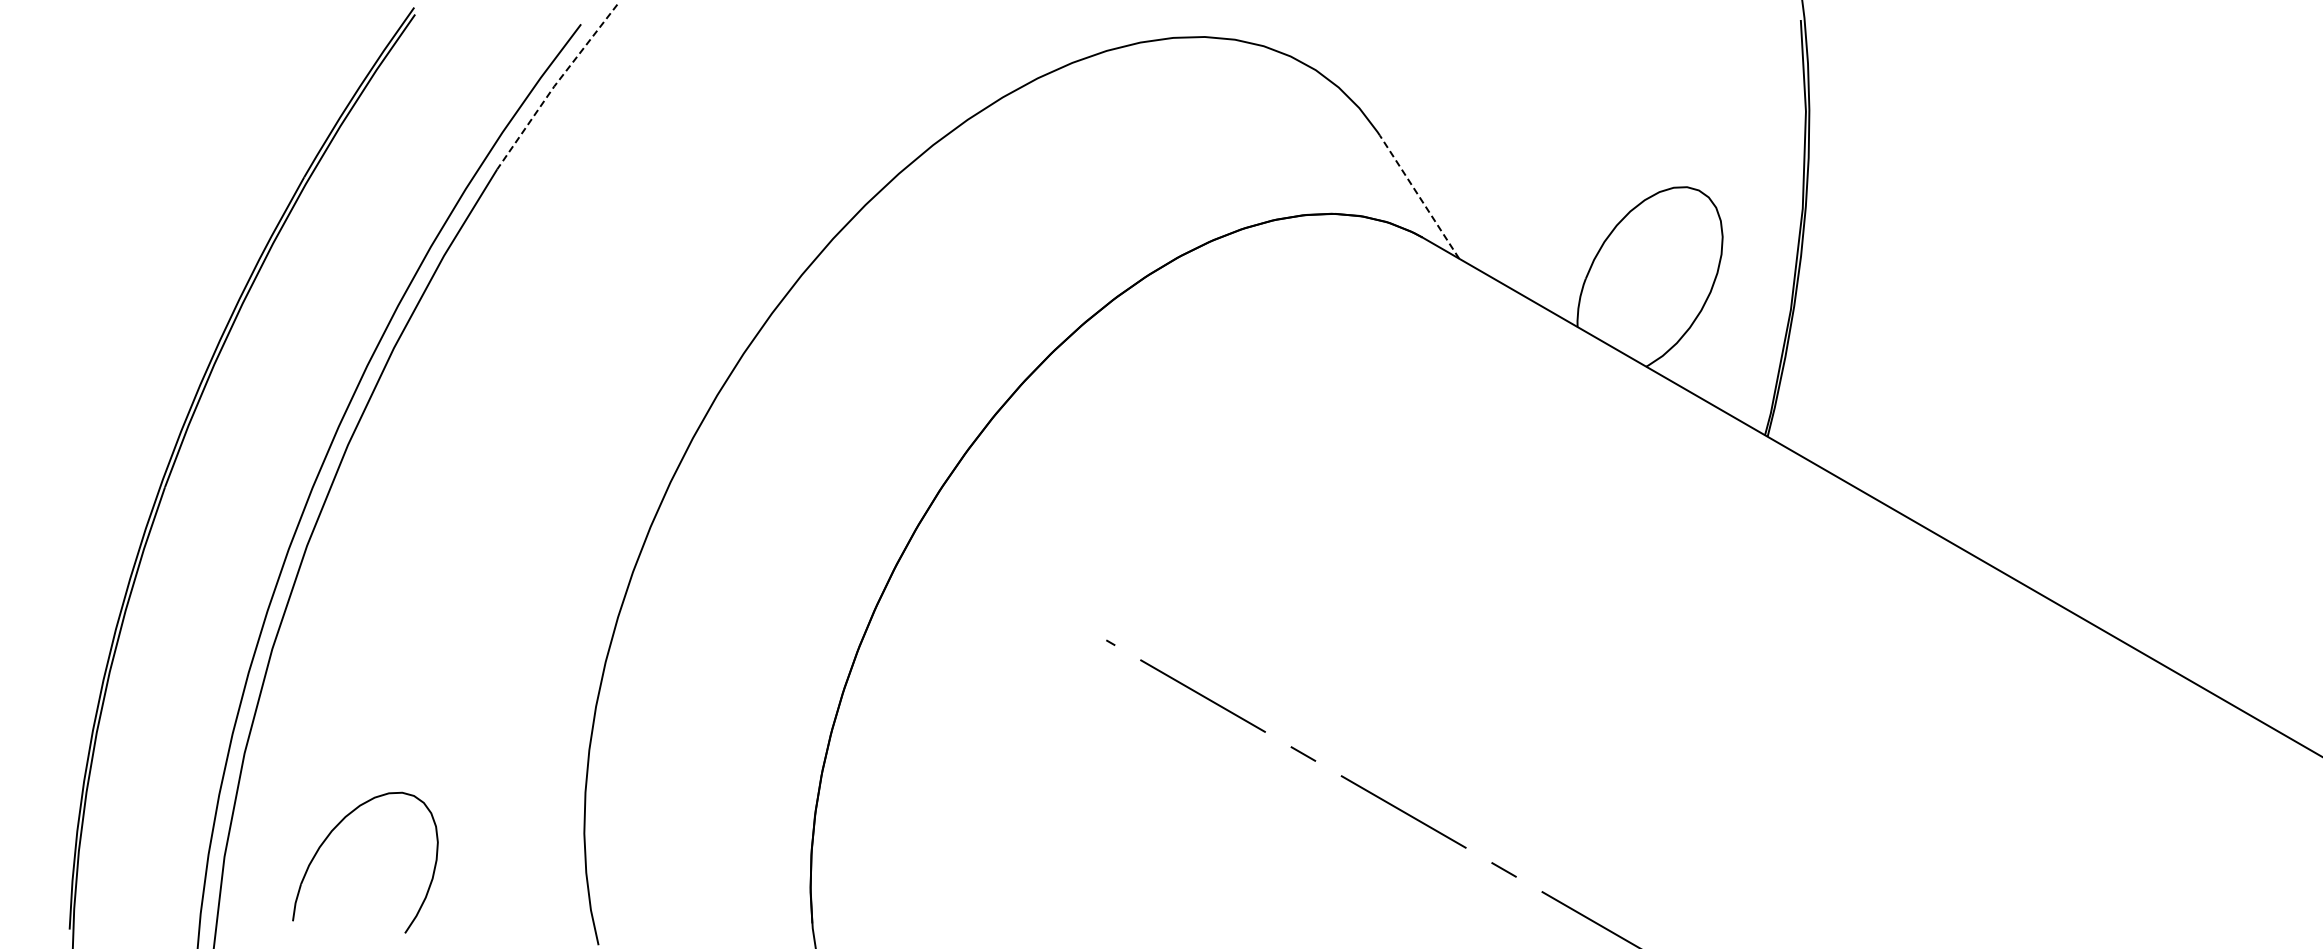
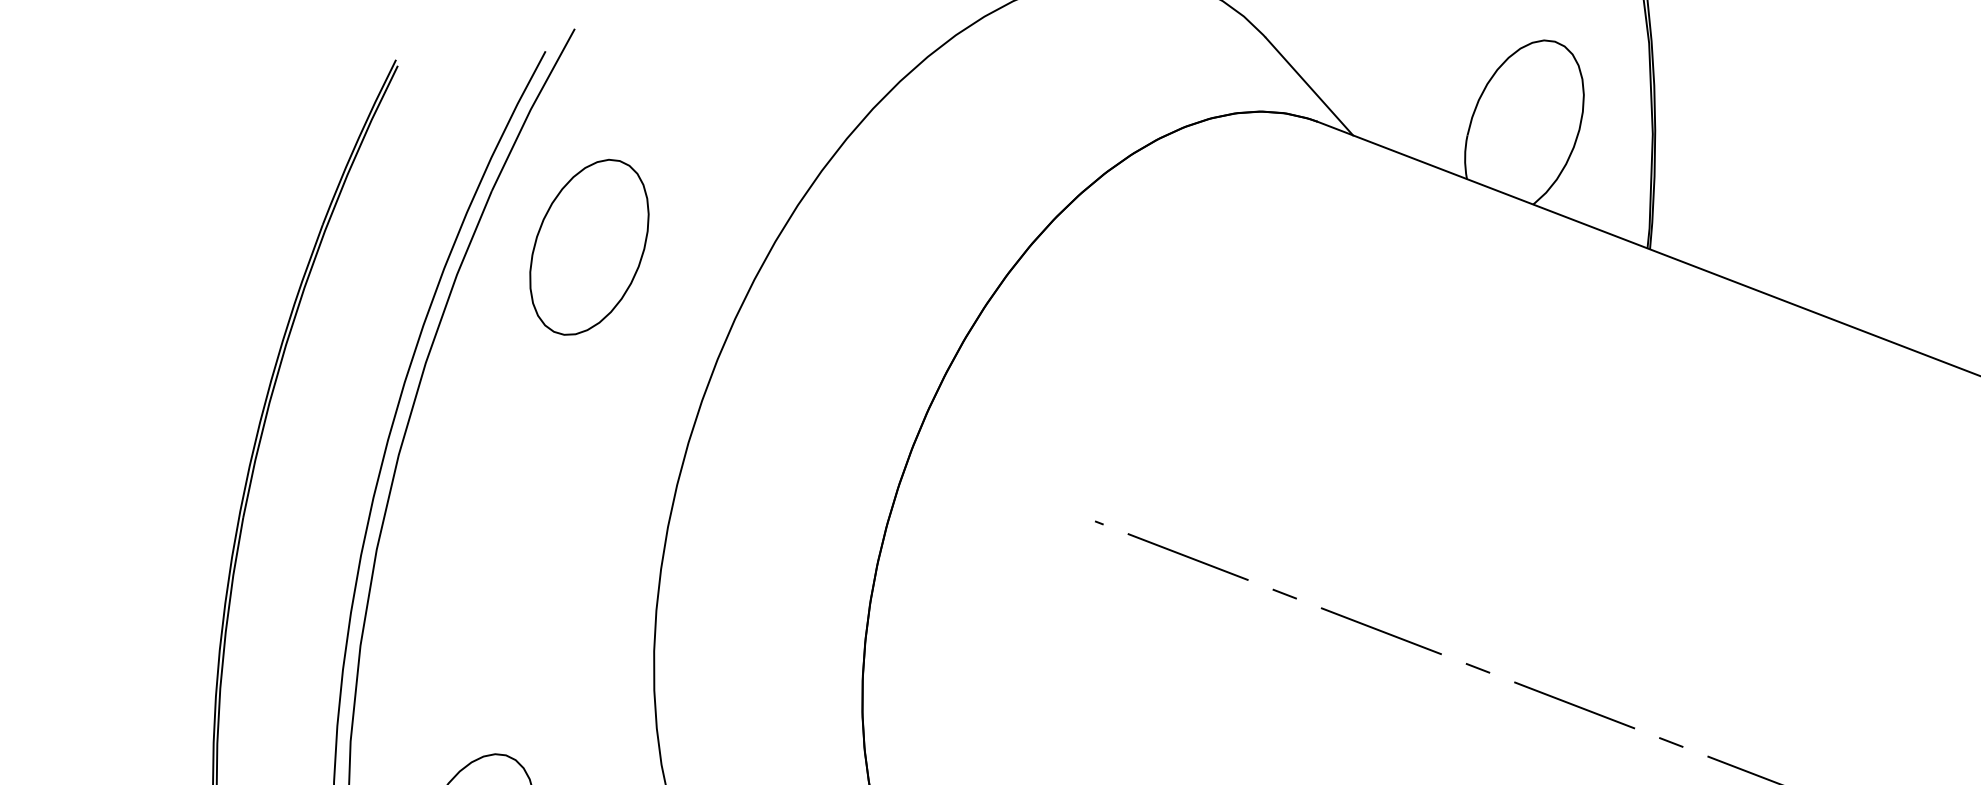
line: (555, 85) -> (531, 108), dashed -> solid
line: (1419, 196) -> (1309, 86), dashed -> solid
part: (595, 248) -> (589, 247), added

